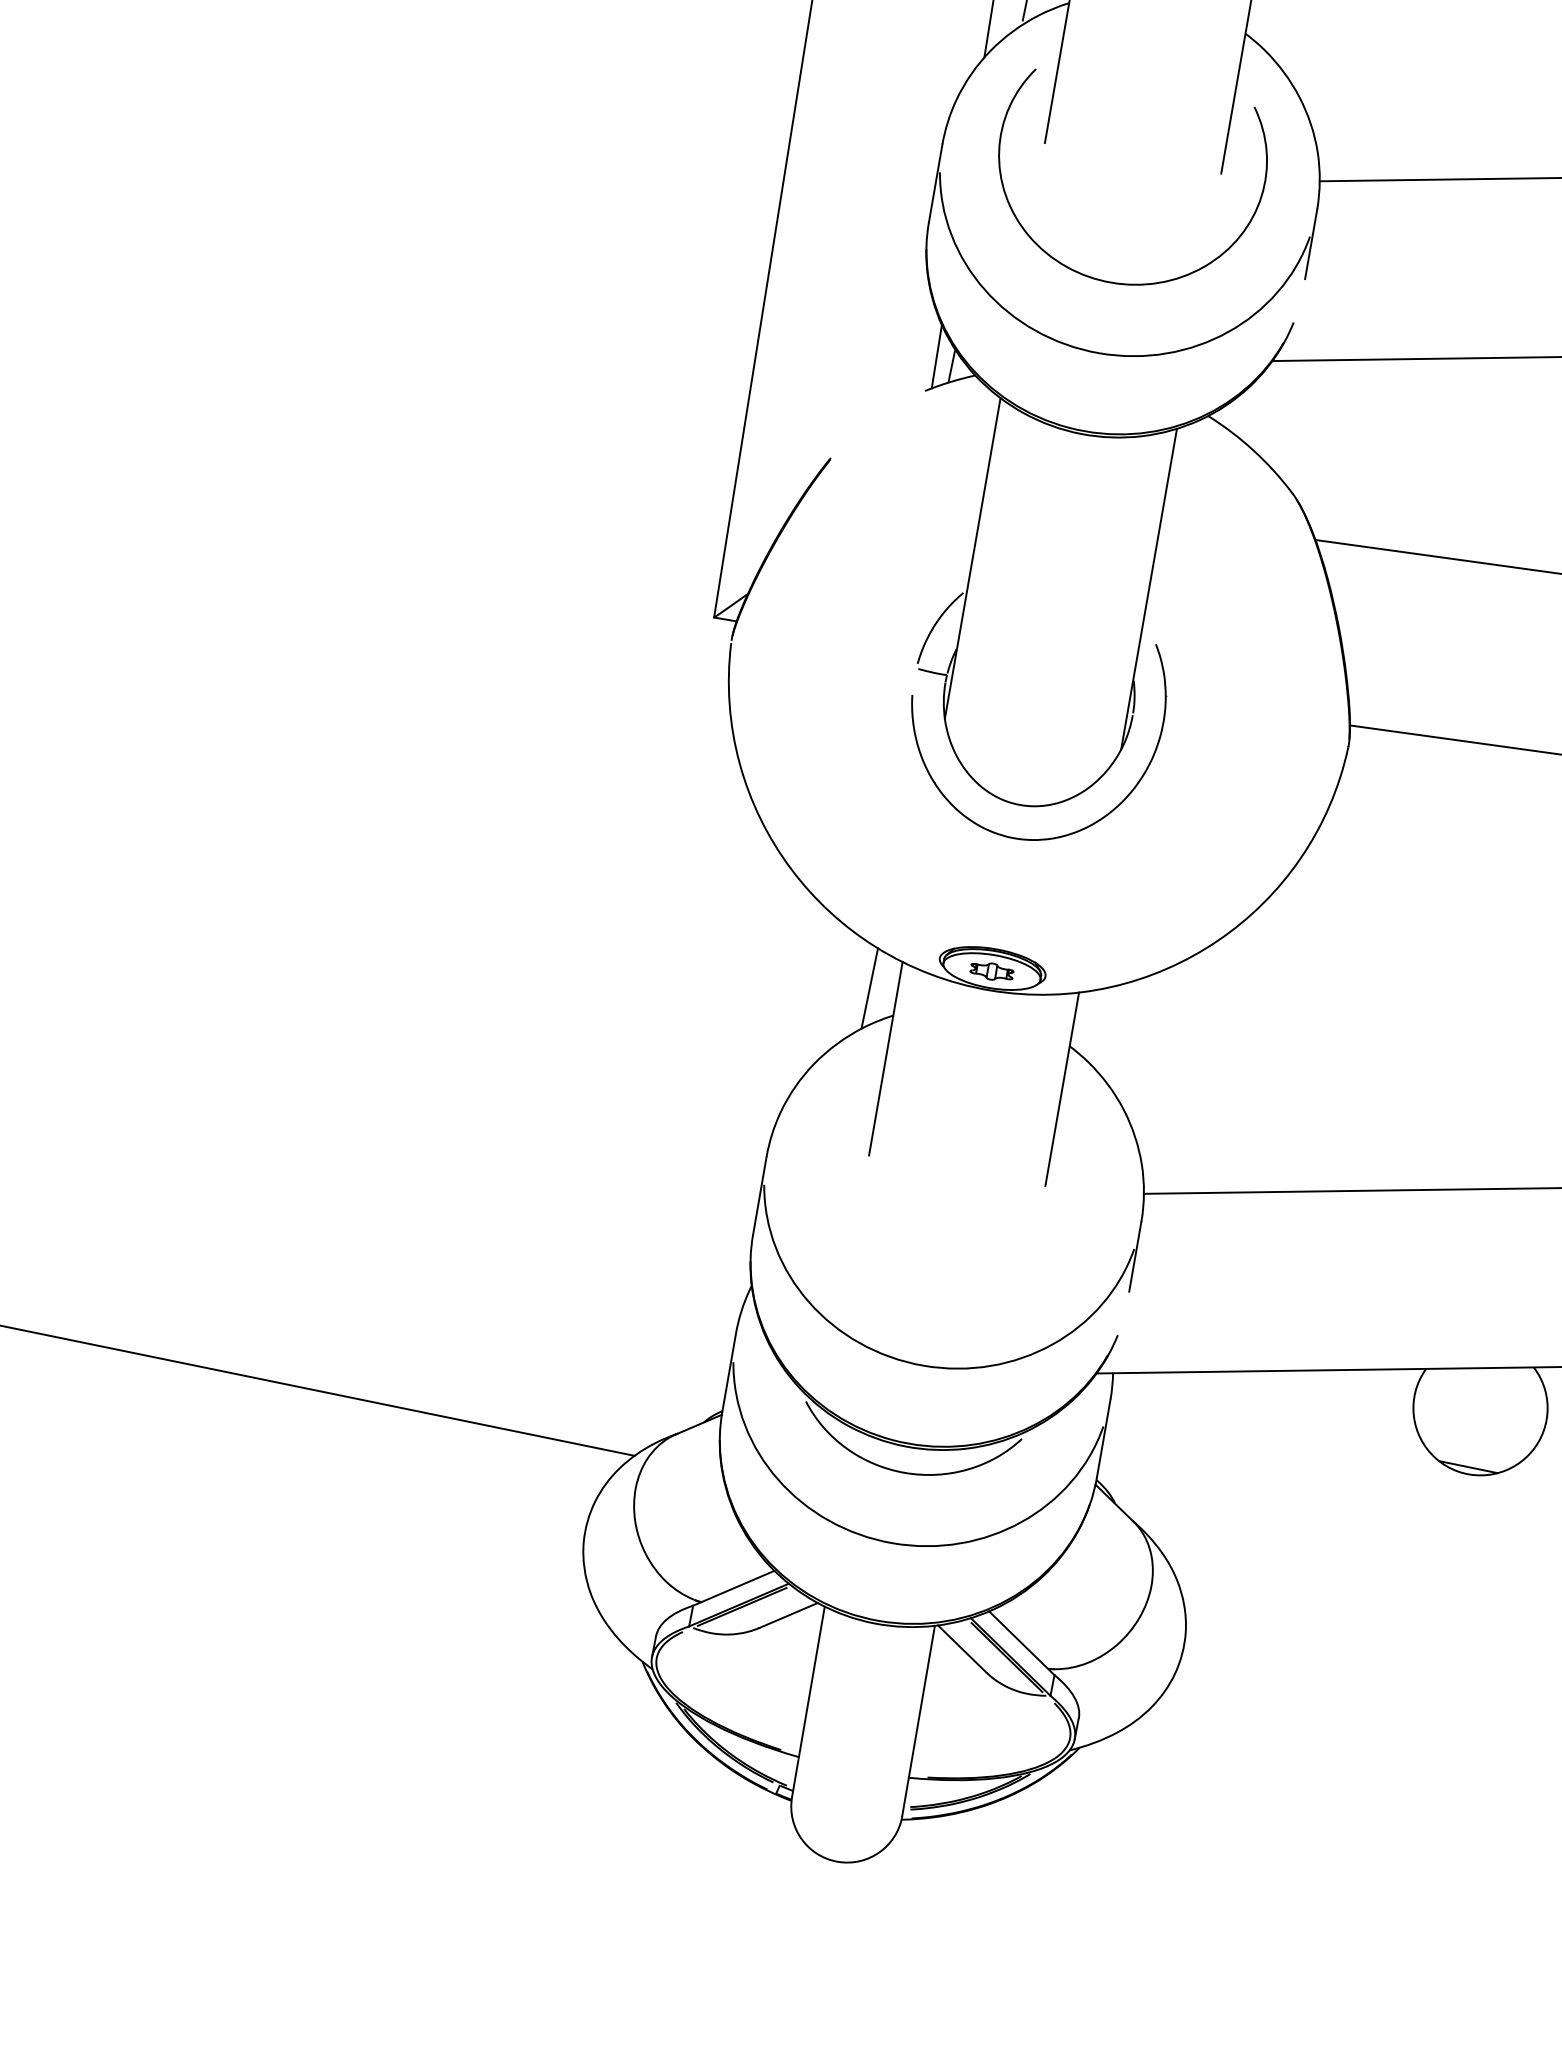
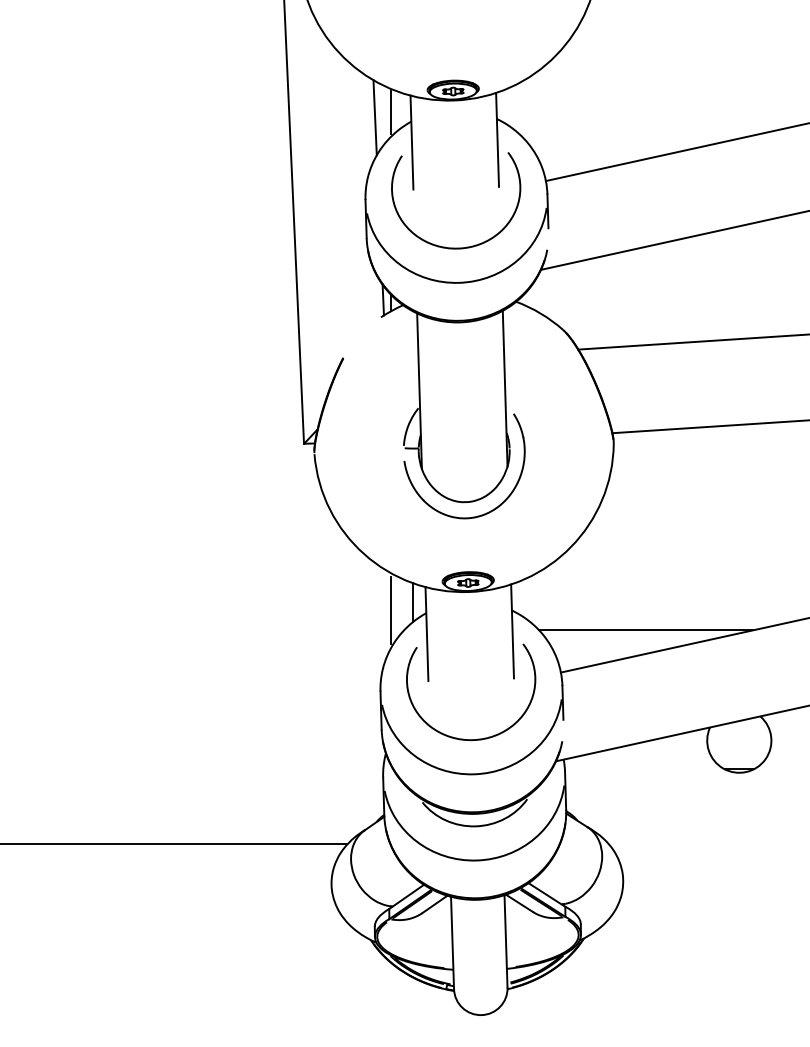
line: (823, 995) -> (391, 610), added
line: (1336, 1143) -> (646, 630), added
curve: (945, 1293) -> (477, 738), added

